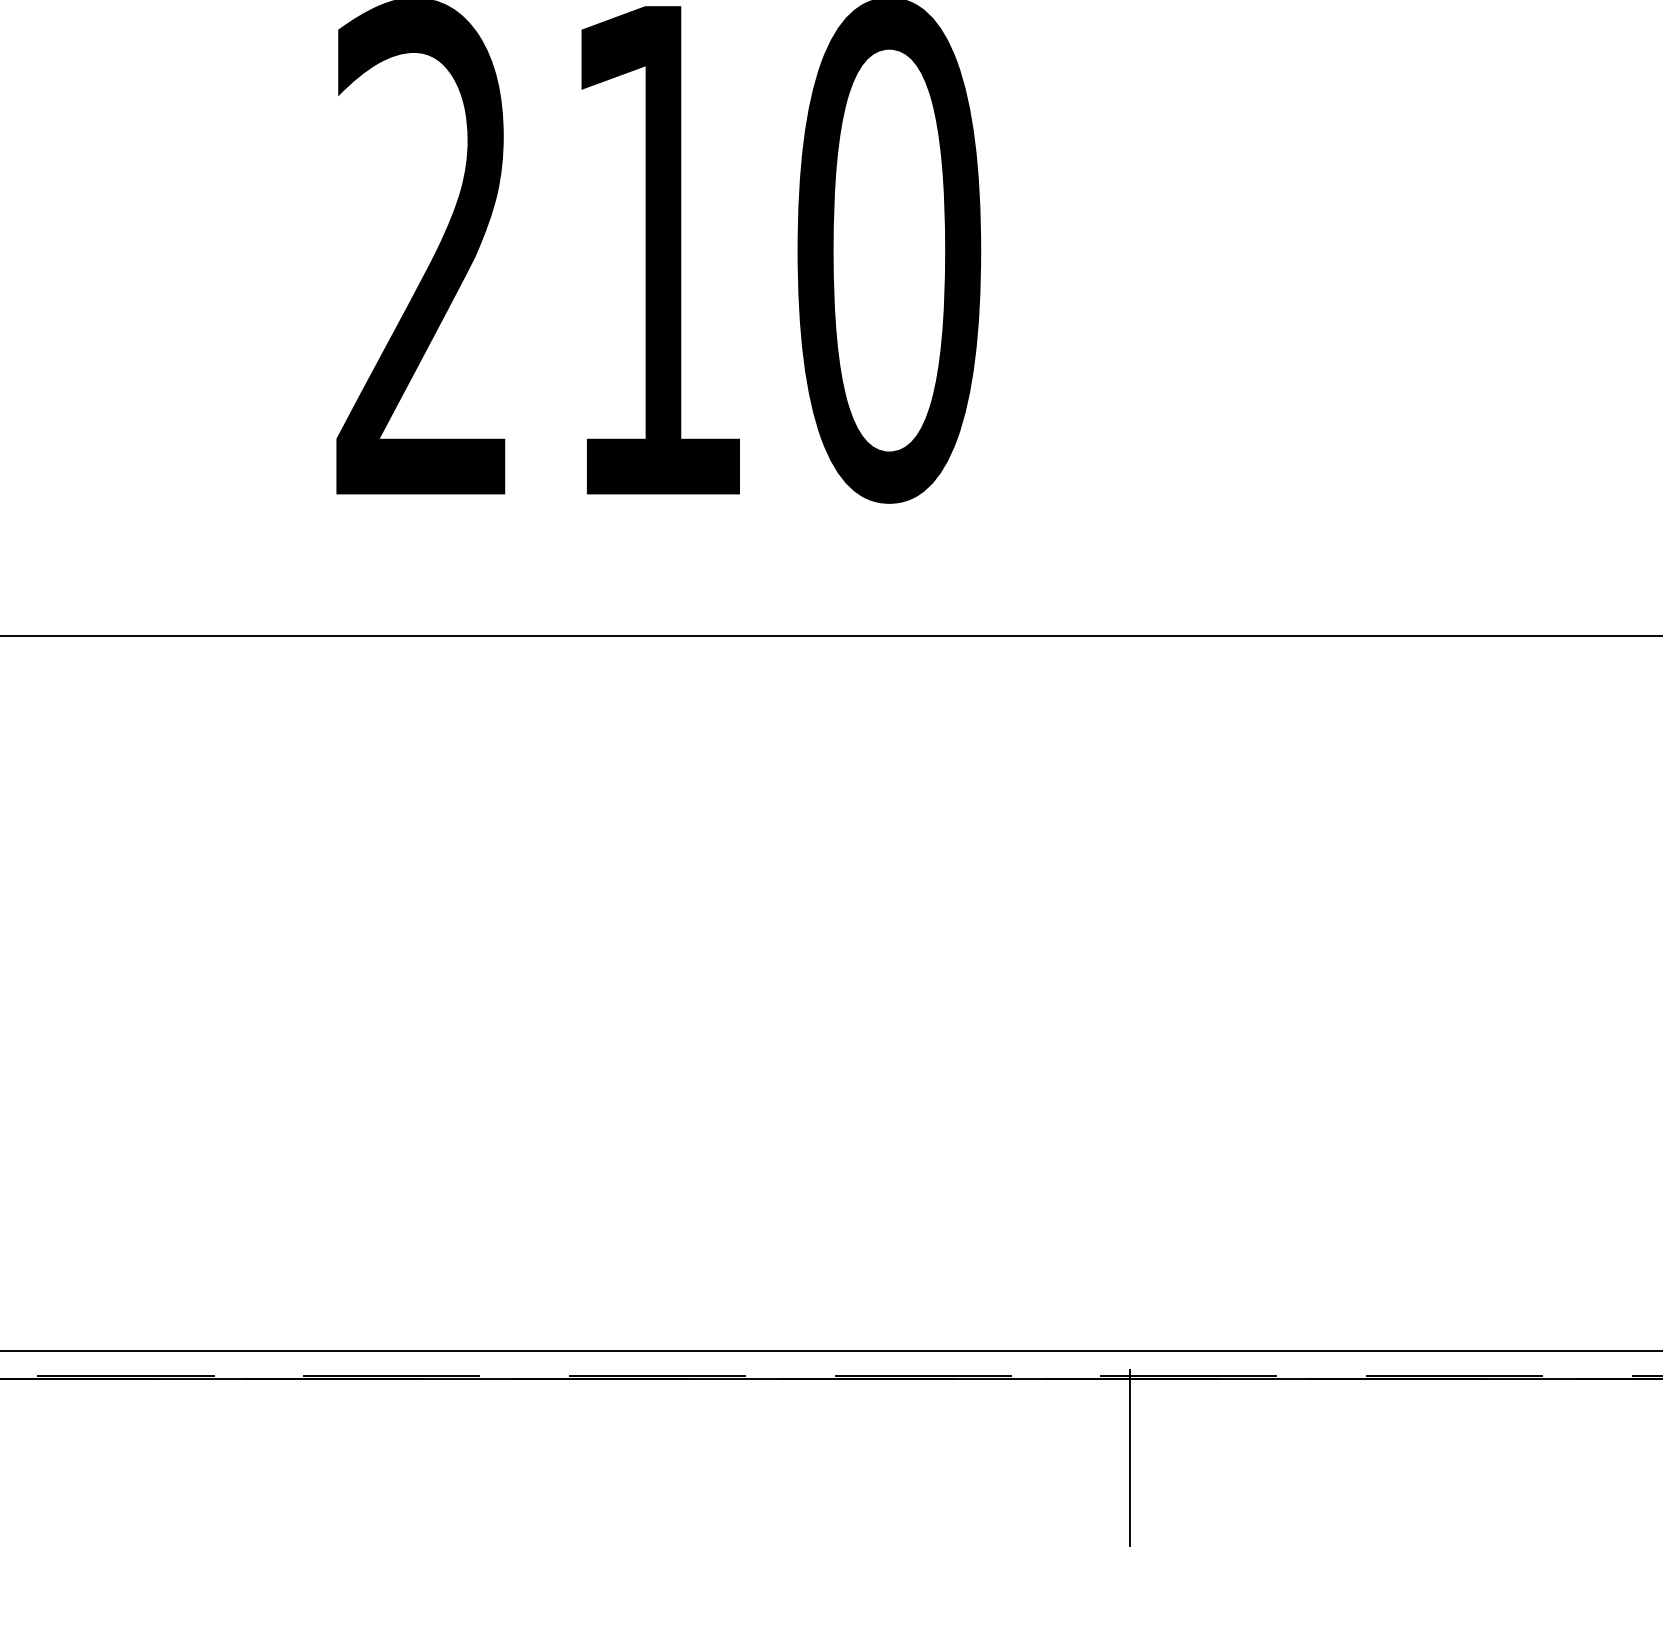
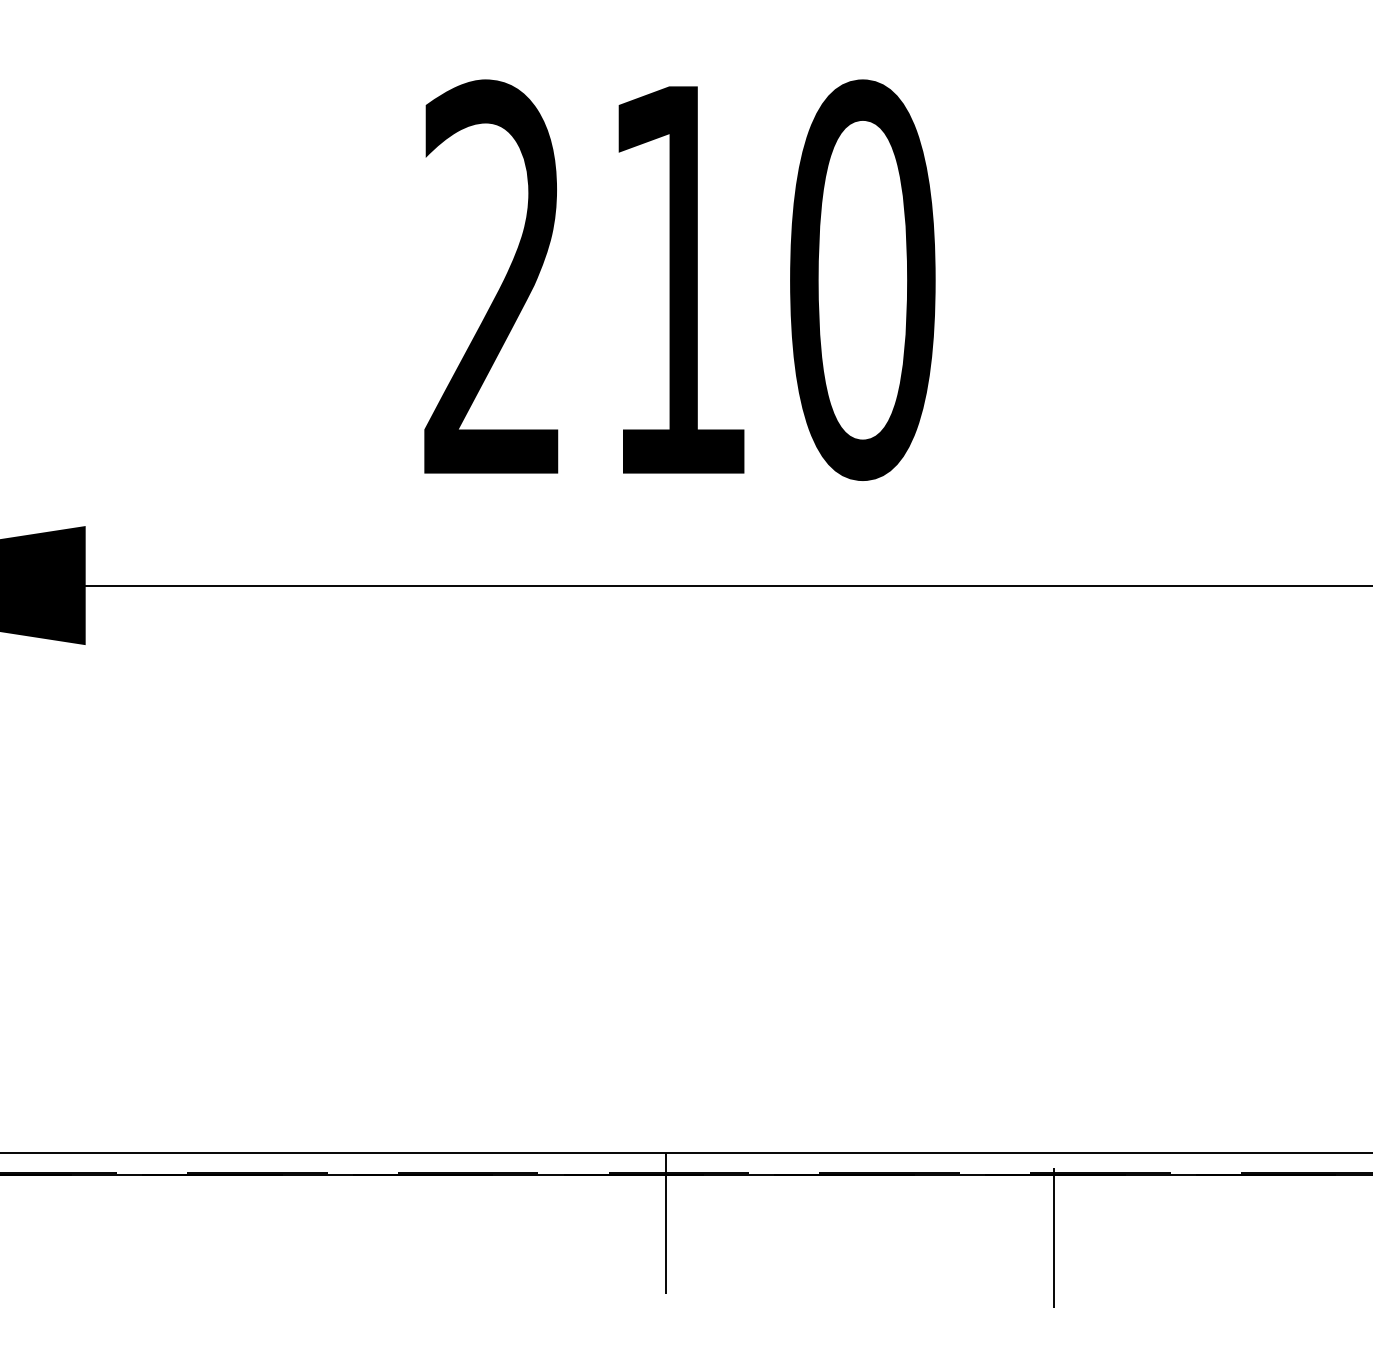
line: (641, 1448) -> (666, 1230), added

